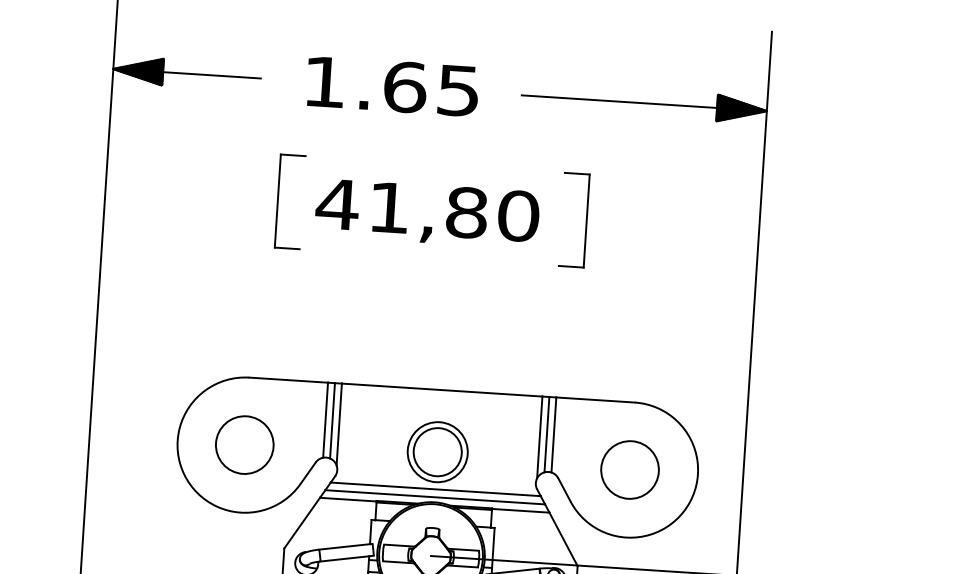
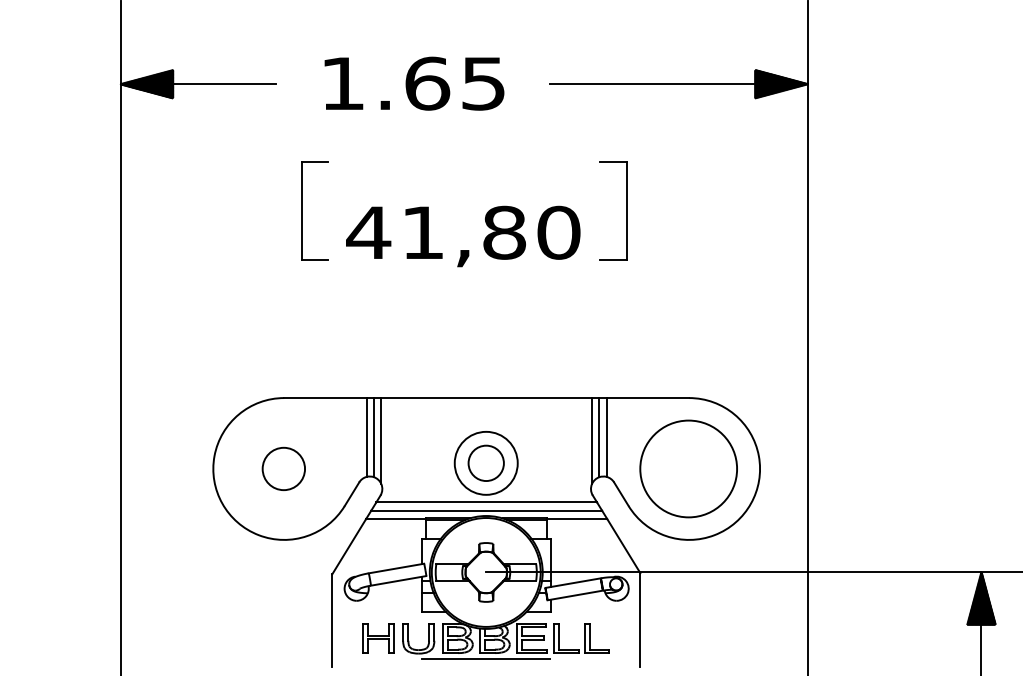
text: (427, 213) -> (463, 236), moved
circle: (244, 444) -> (283, 468), size x0.7
circle: (437, 452) -> (486, 463), size x0.7
circle: (629, 469) -> (688, 468), size x1.6

